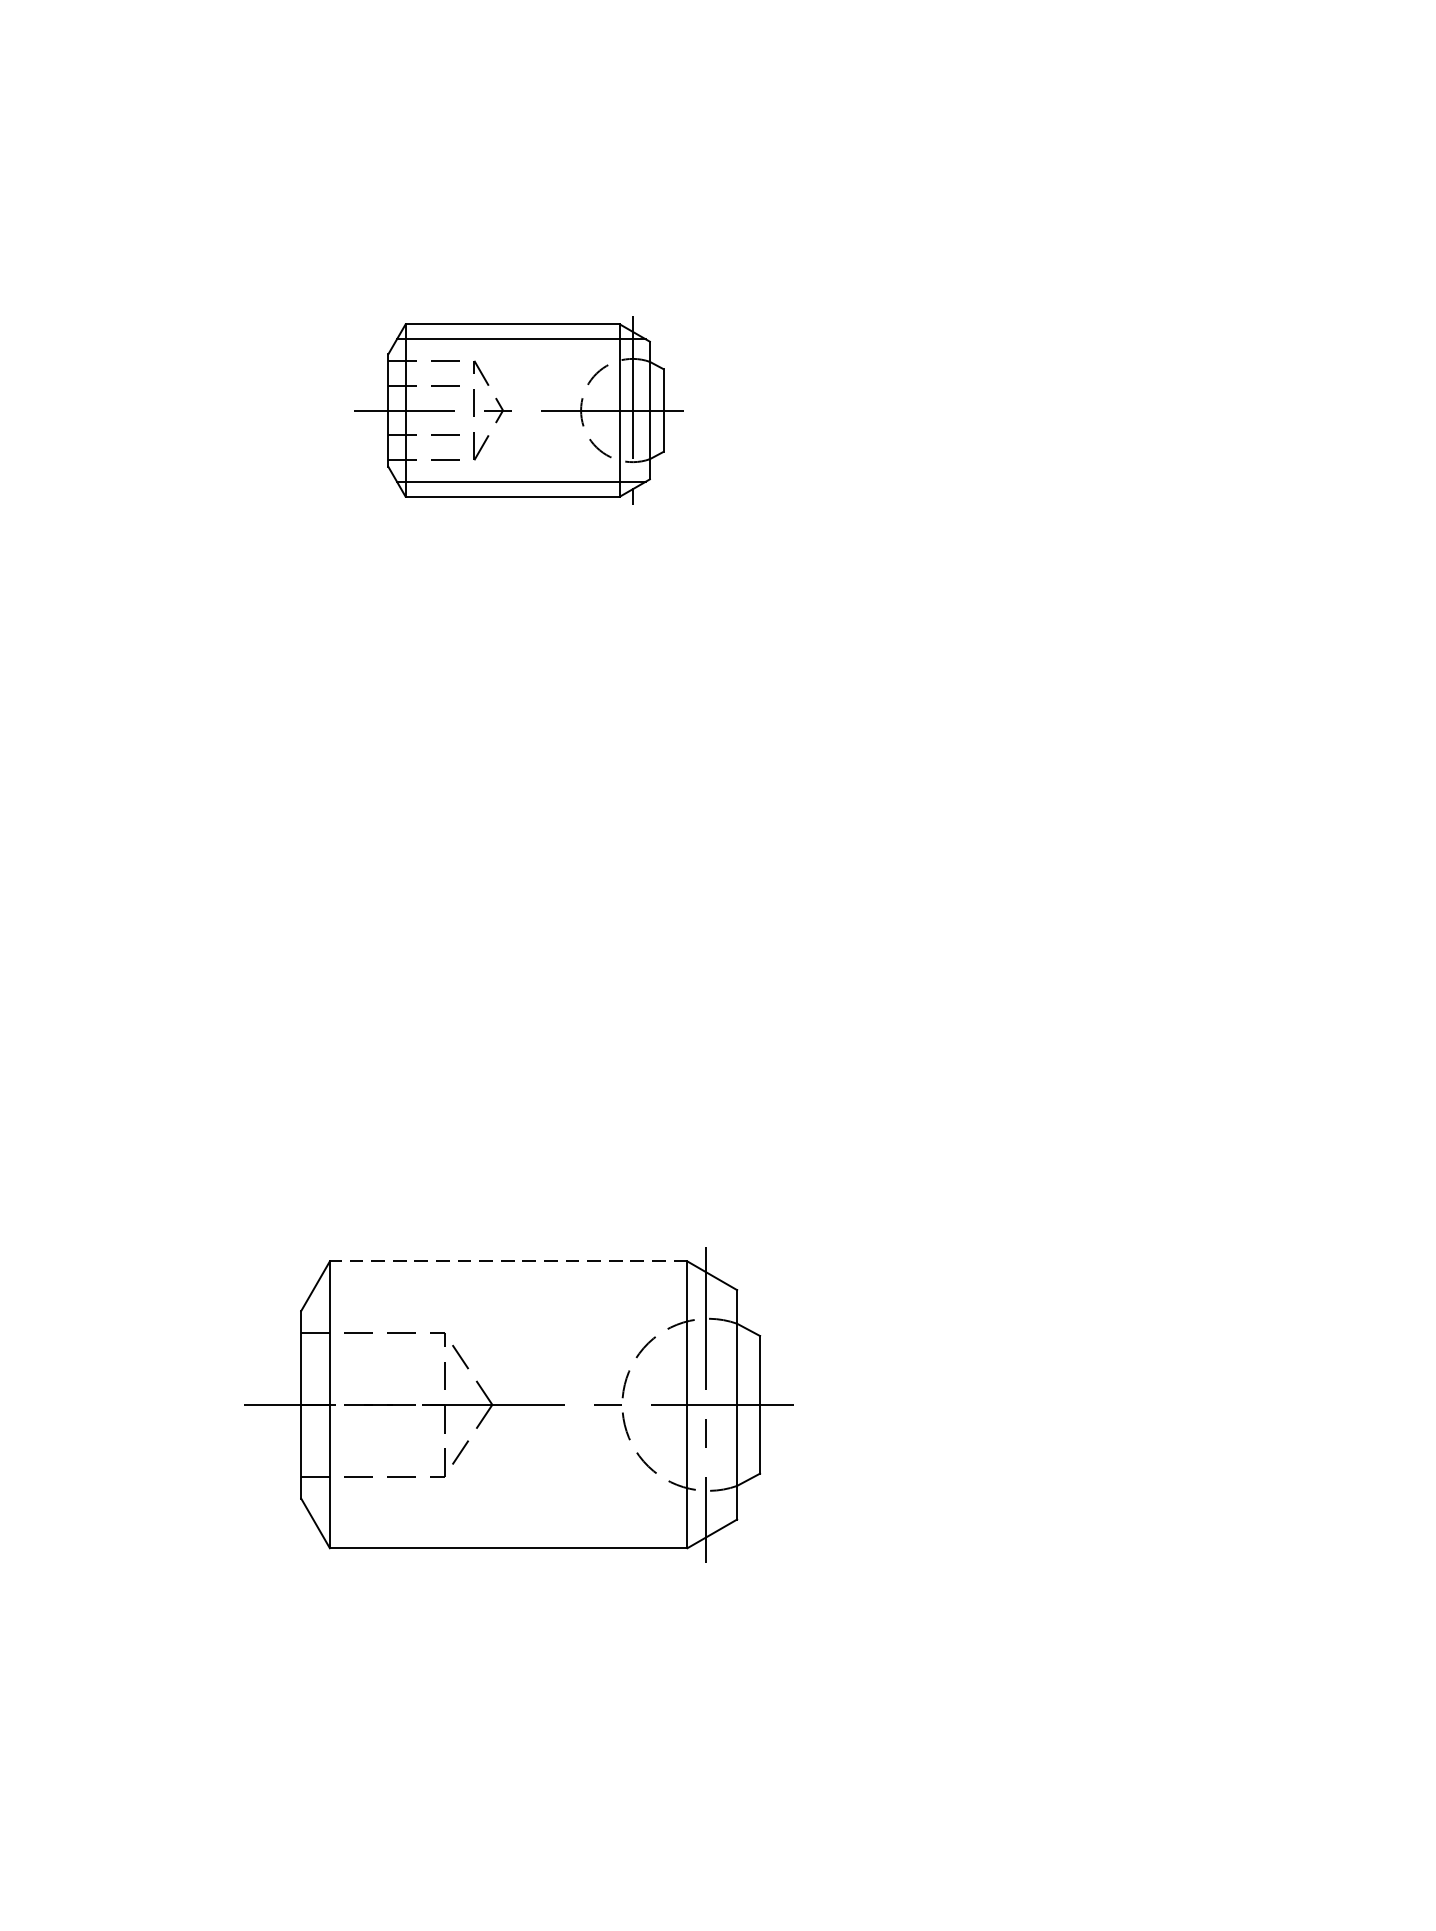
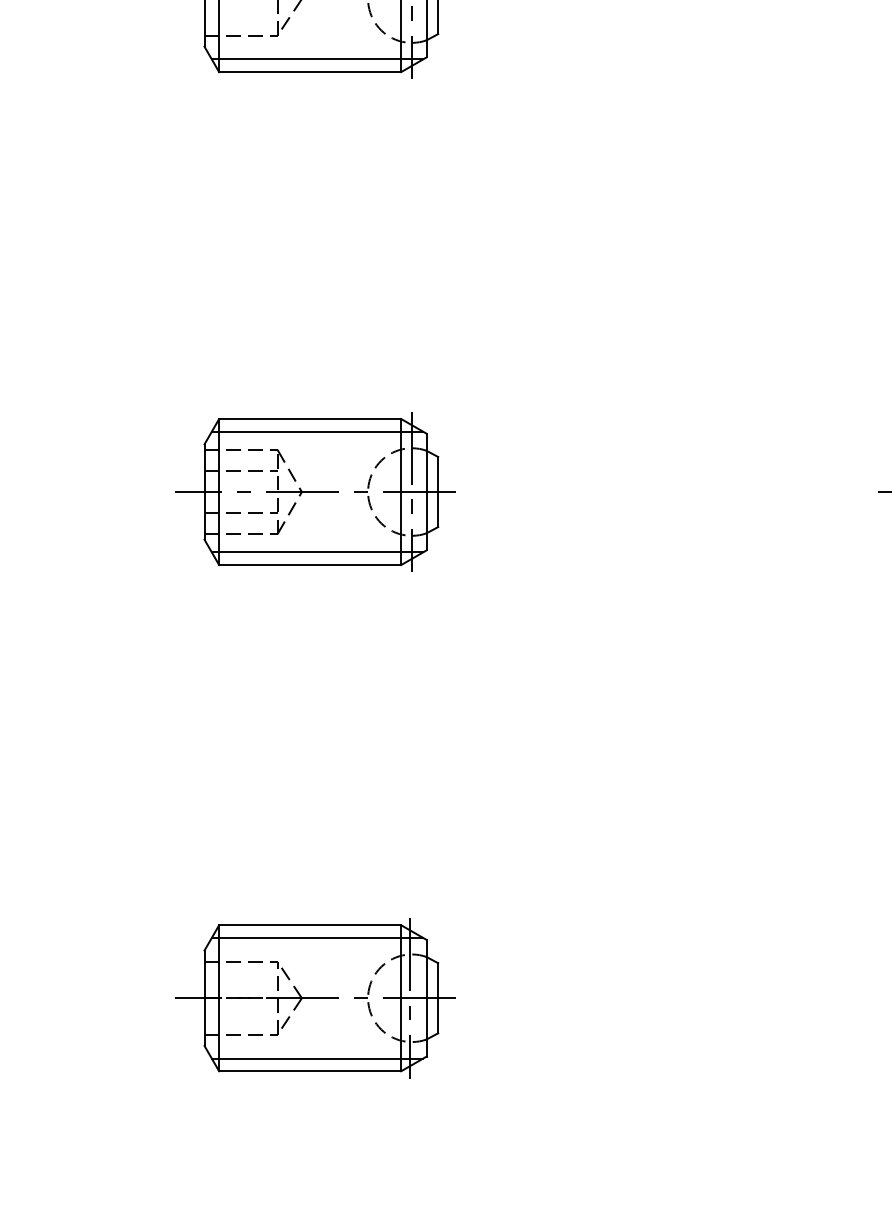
part: (519, 409) -> (315, 491), size x1.67
line: (507, 1261) -> (309, 925), dashed -> solid
line: (523, 1285) -> (317, 937), added
line: (523, 1523) -> (317, 1058), added

